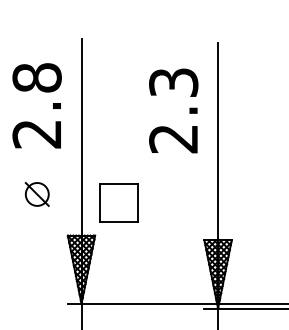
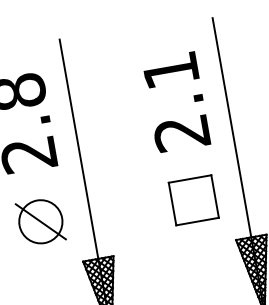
text: (173, 82) -> (170, 70), 2.3 -> 2.1
part: (37, 194) -> (41, 221), size x1.67
part: (118, 202) -> (193, 199), moved

